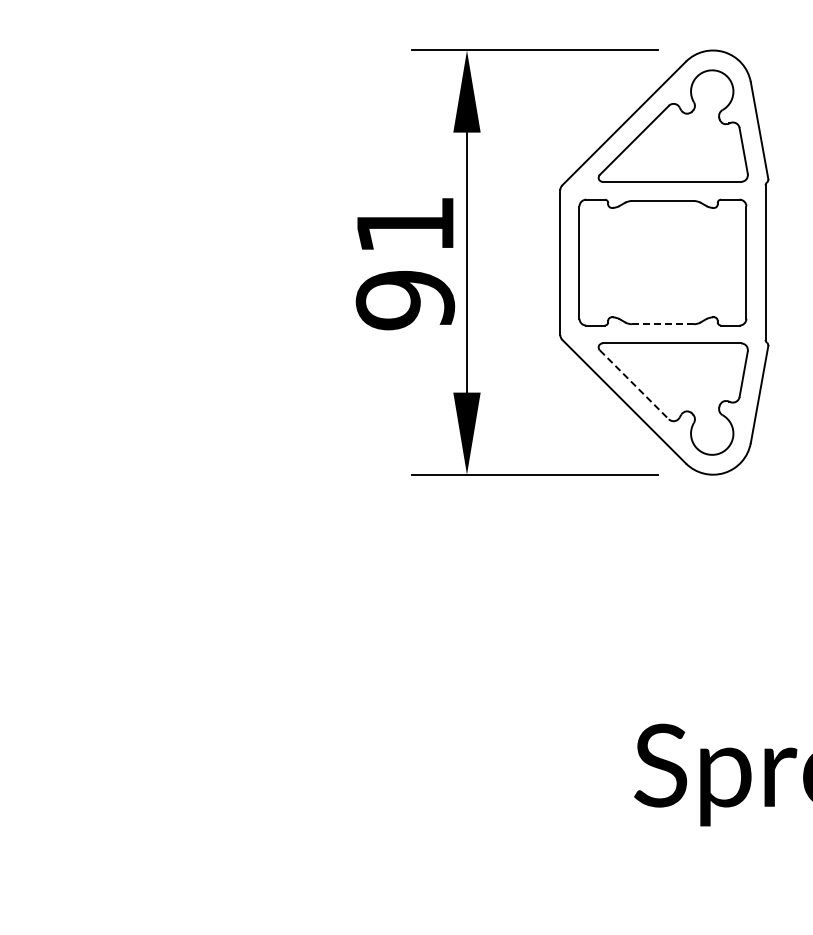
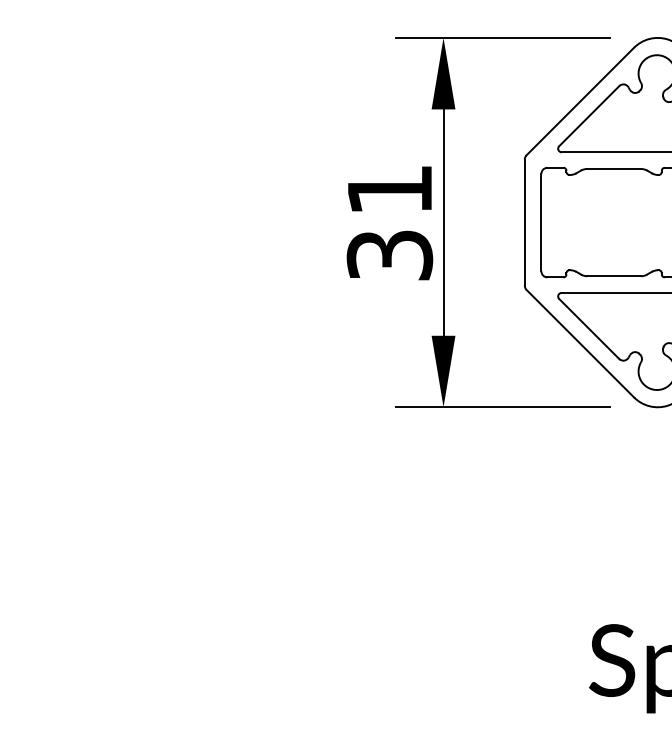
text: (405, 300) -> (389, 255), 91 -> 31
line: (663, 324) -> (614, 276), dashed -> solid
line: (634, 384) -> (589, 328), dashed -> solid

